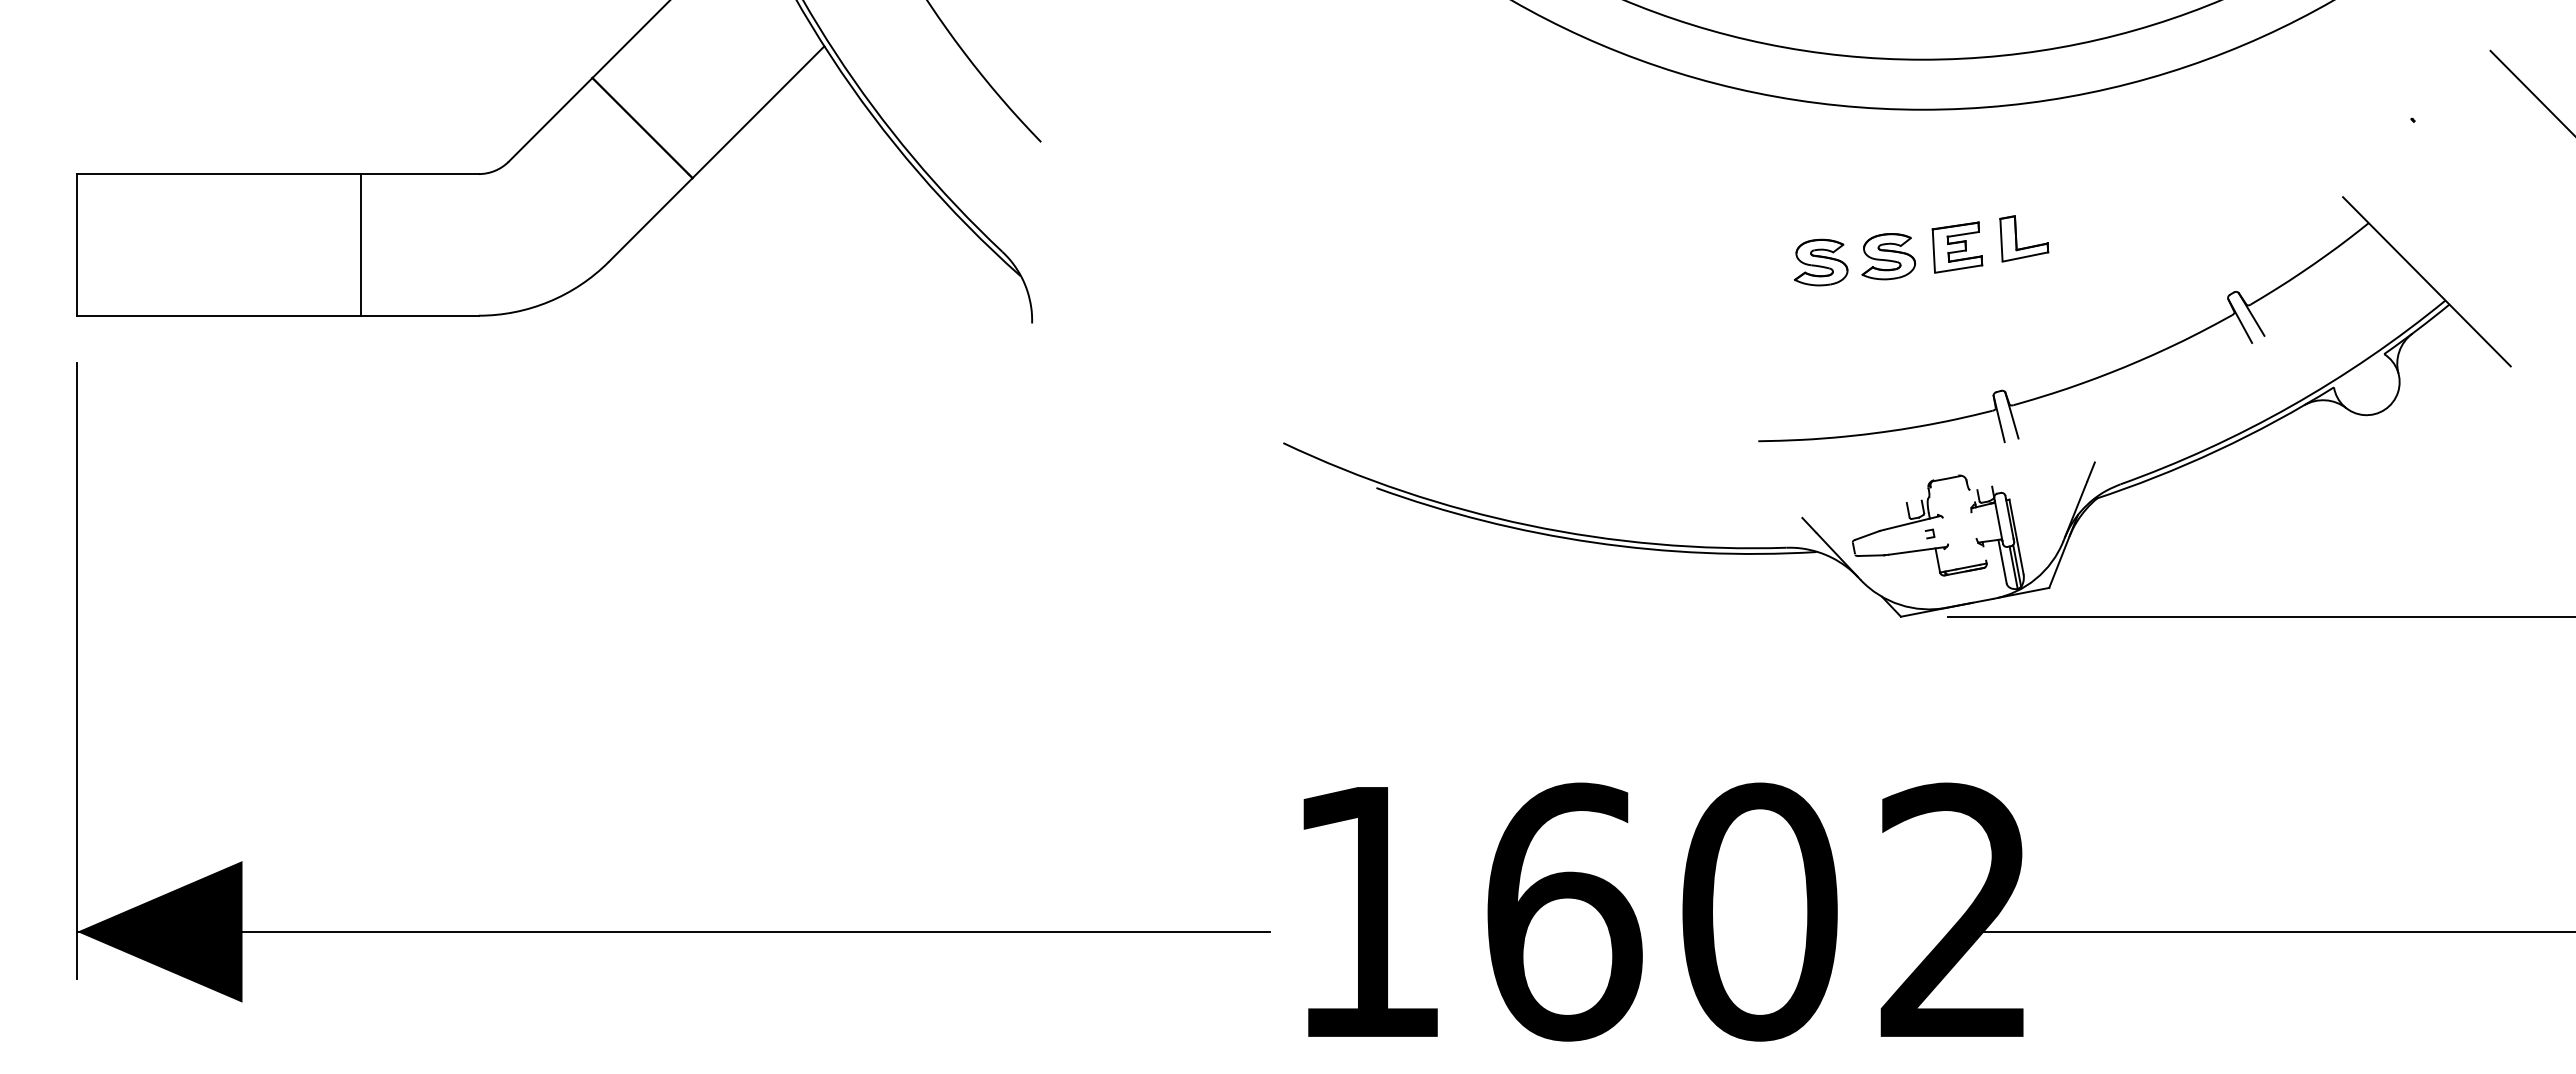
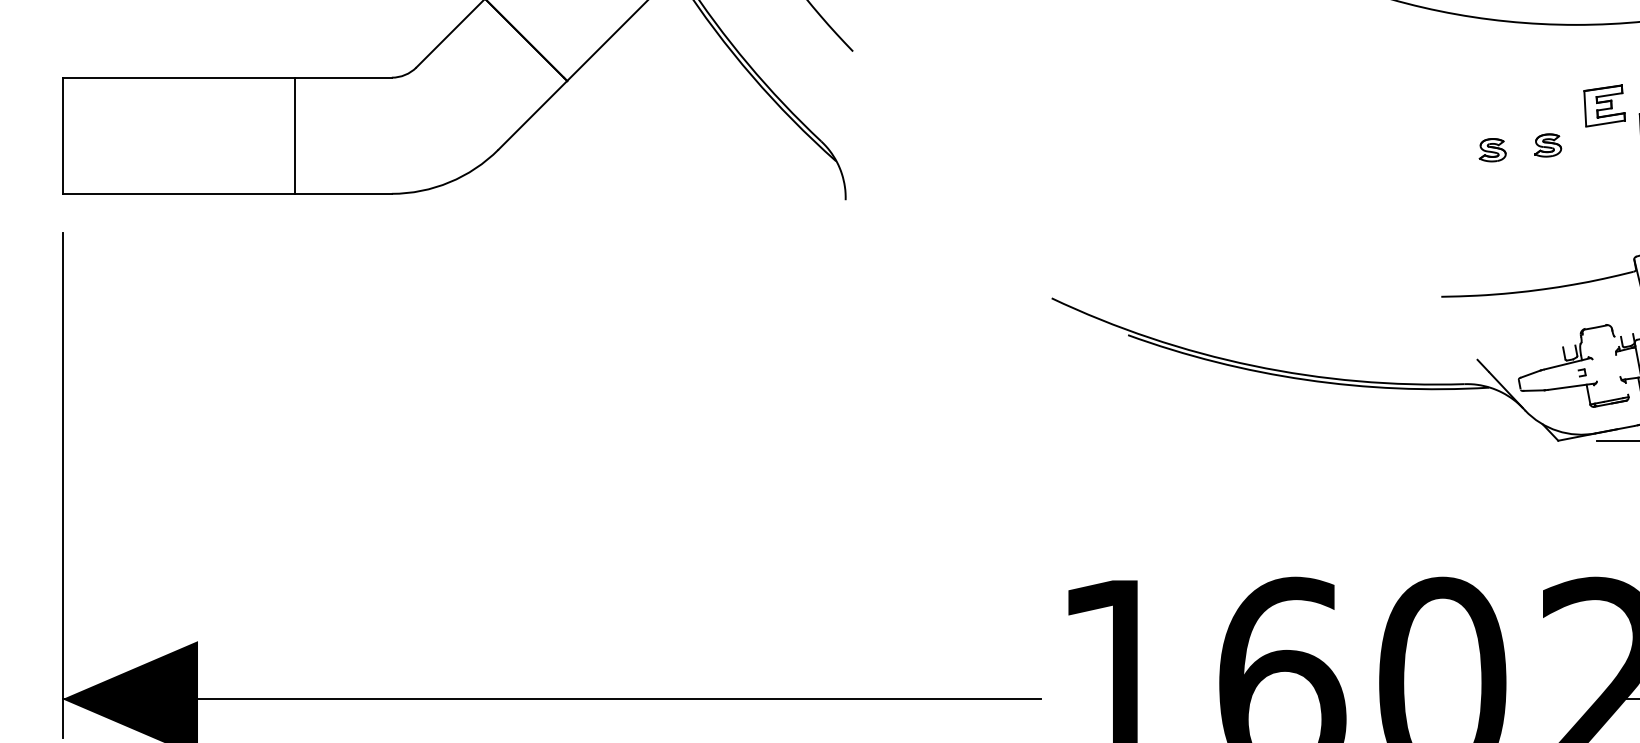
part: (1957, 247) -> (1604, 105), moved
part: (1888, 256) -> (1548, 145), size x0.6
part: (1820, 262) -> (1492, 150), size x0.6

